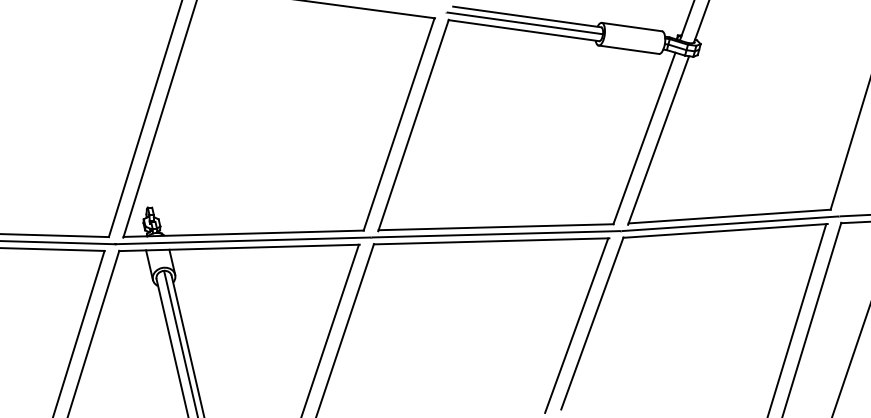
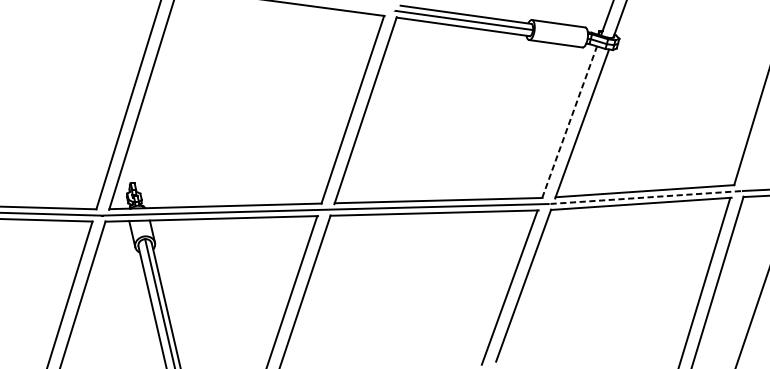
line: (644, 138) -> (569, 122), solid -> dashed
line: (730, 223) -> (645, 197), solid -> dashed

